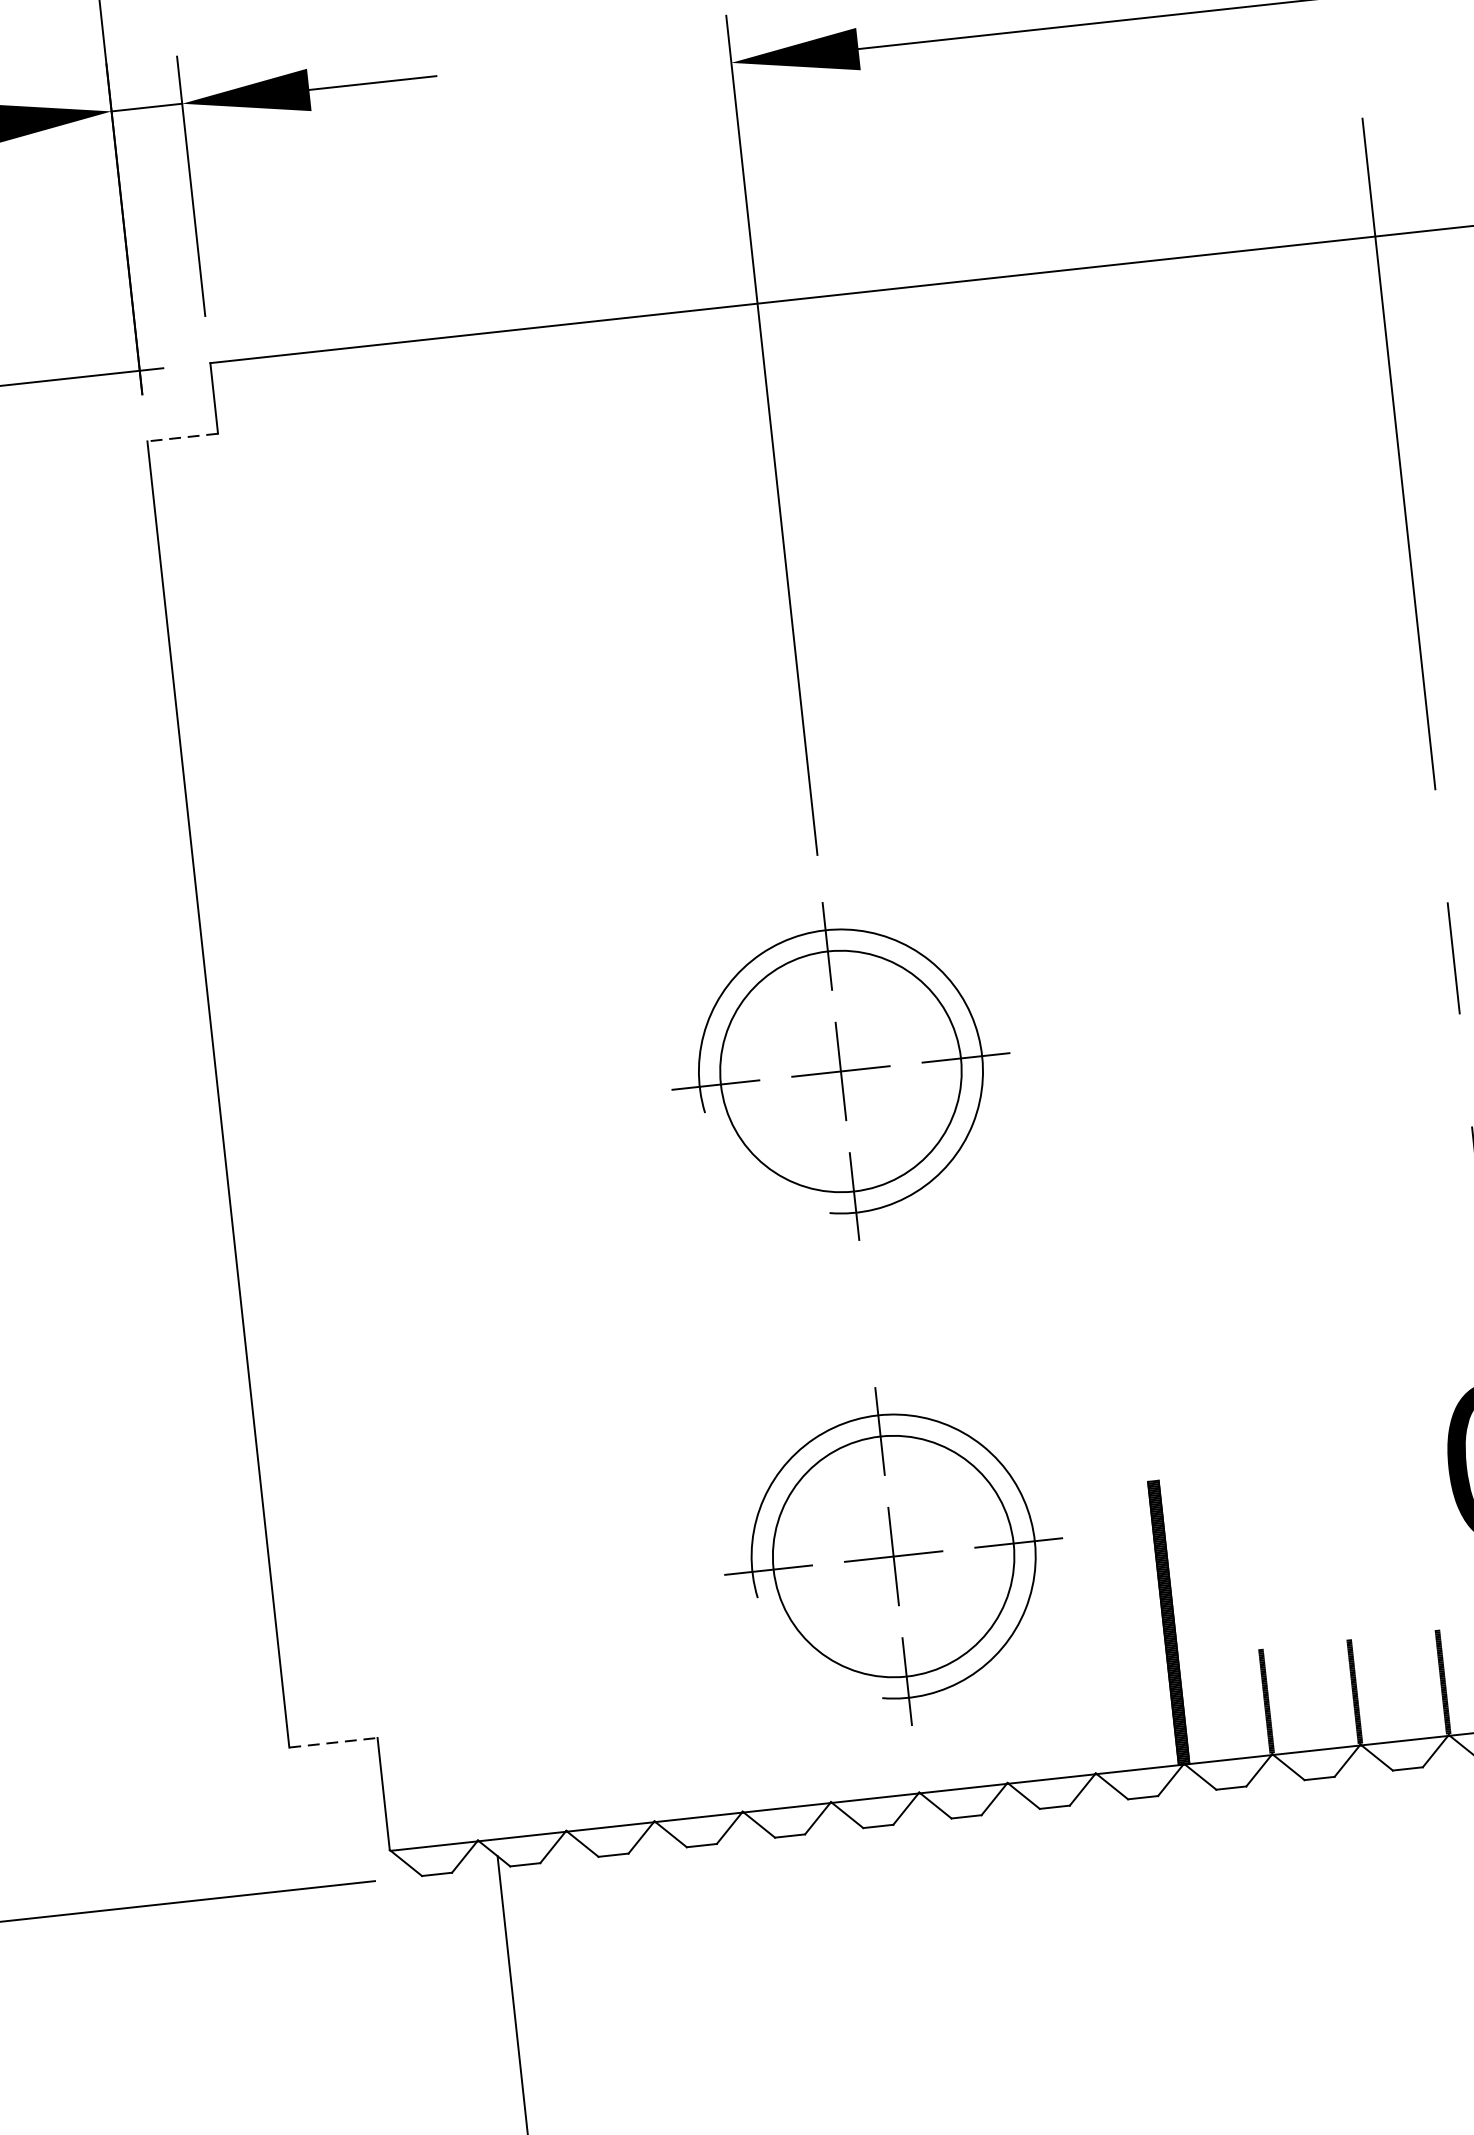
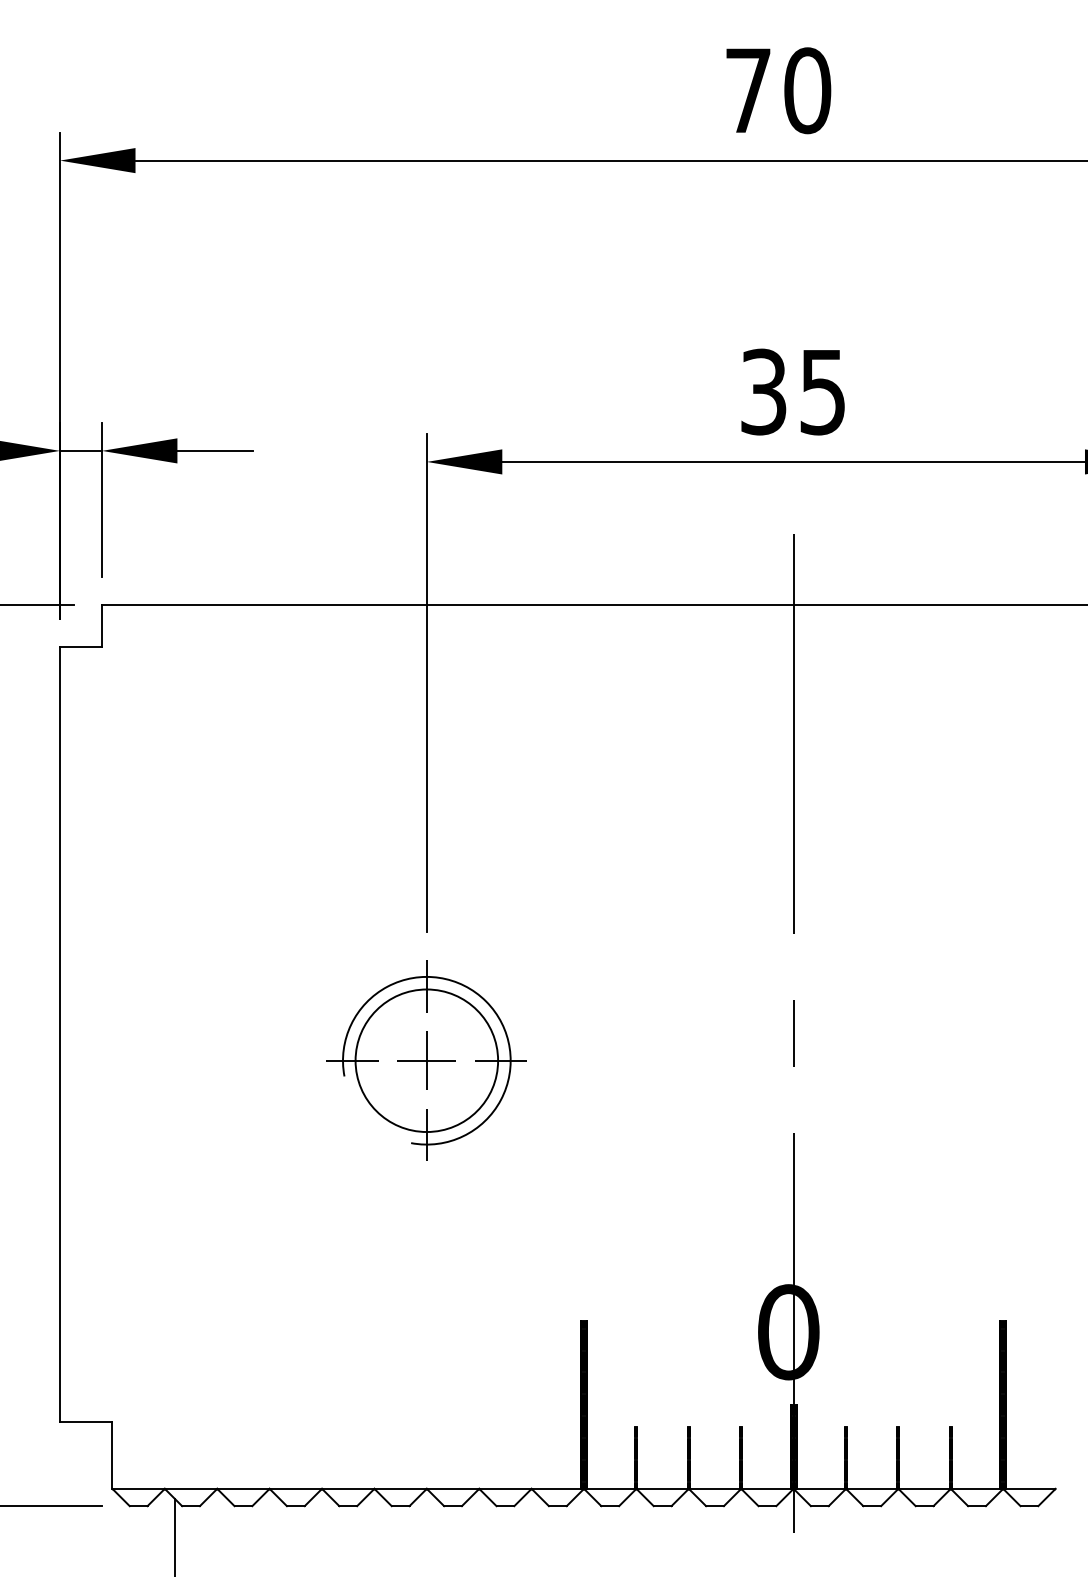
line: (183, 436) -> (81, 646), dashed -> solid
part: (893, 1556) -> (426, 1348), removed
line: (333, 1743) -> (86, 1422), dashed -> solid

